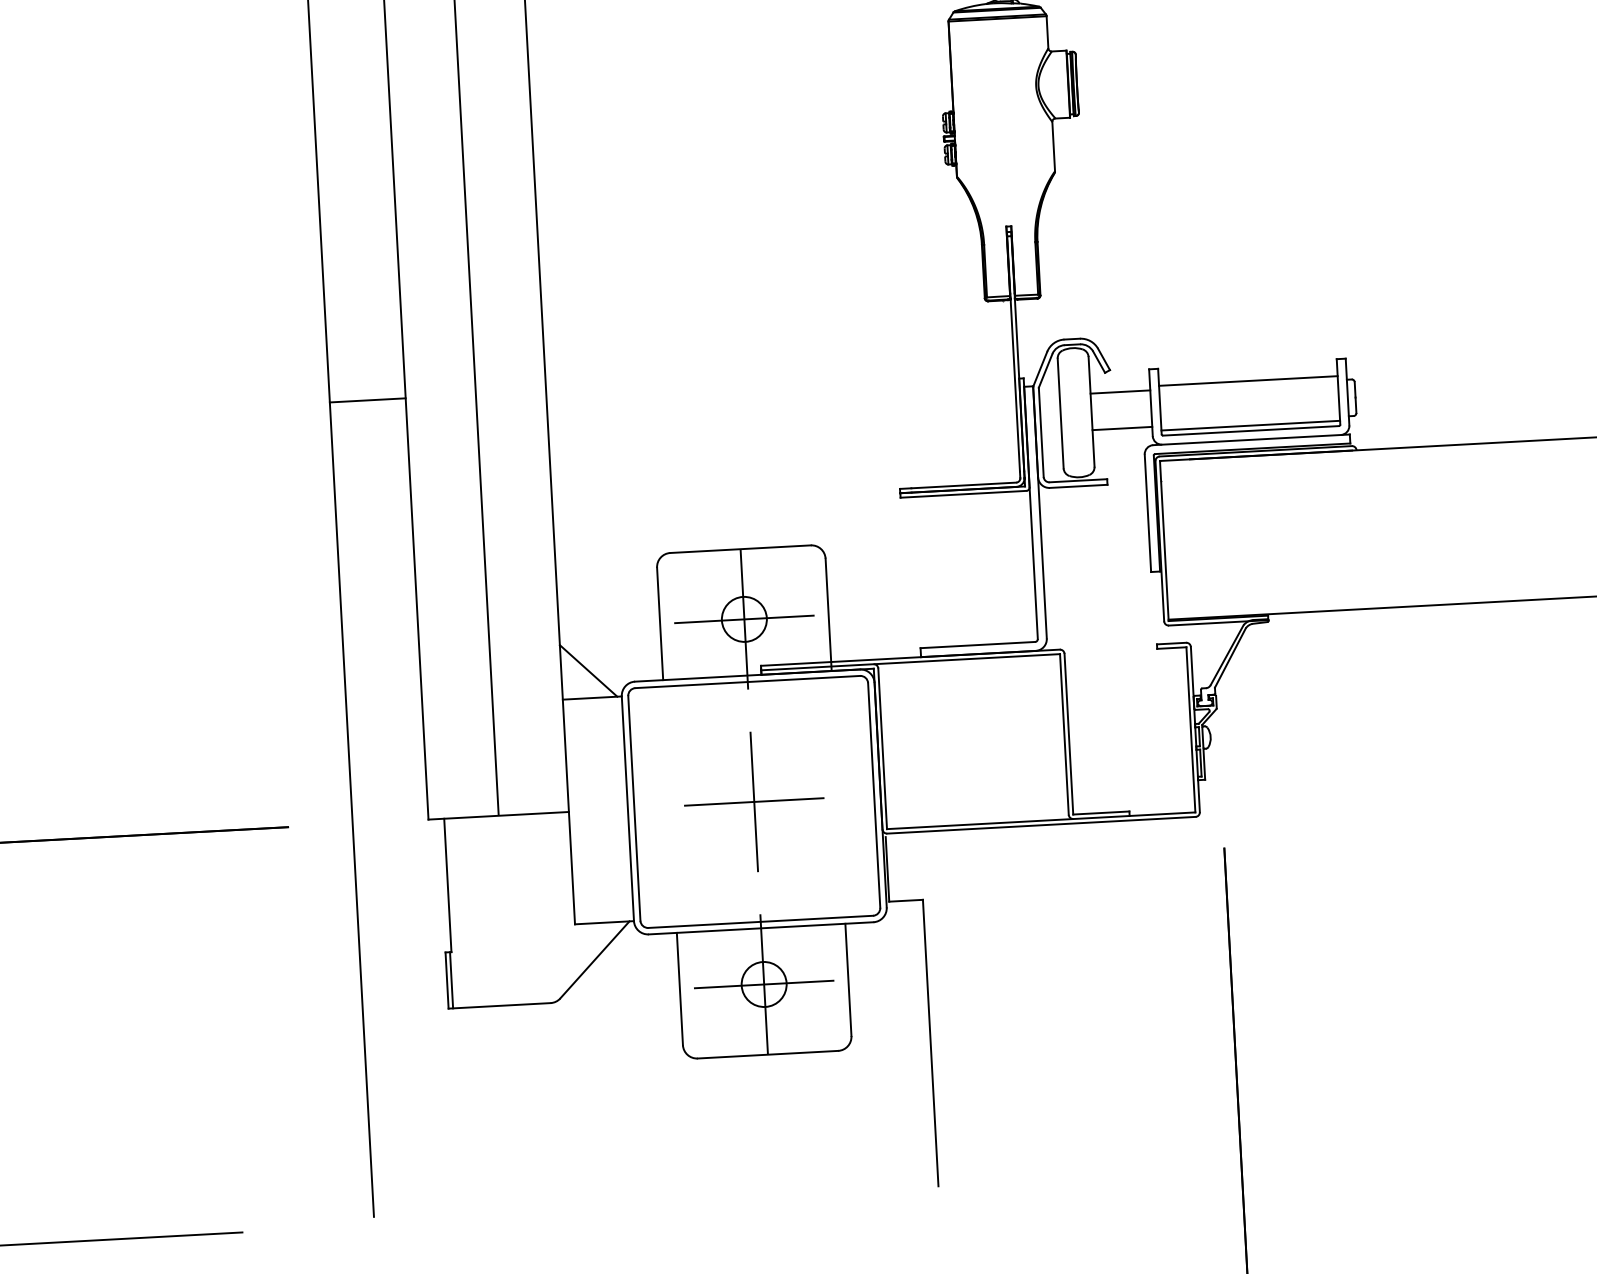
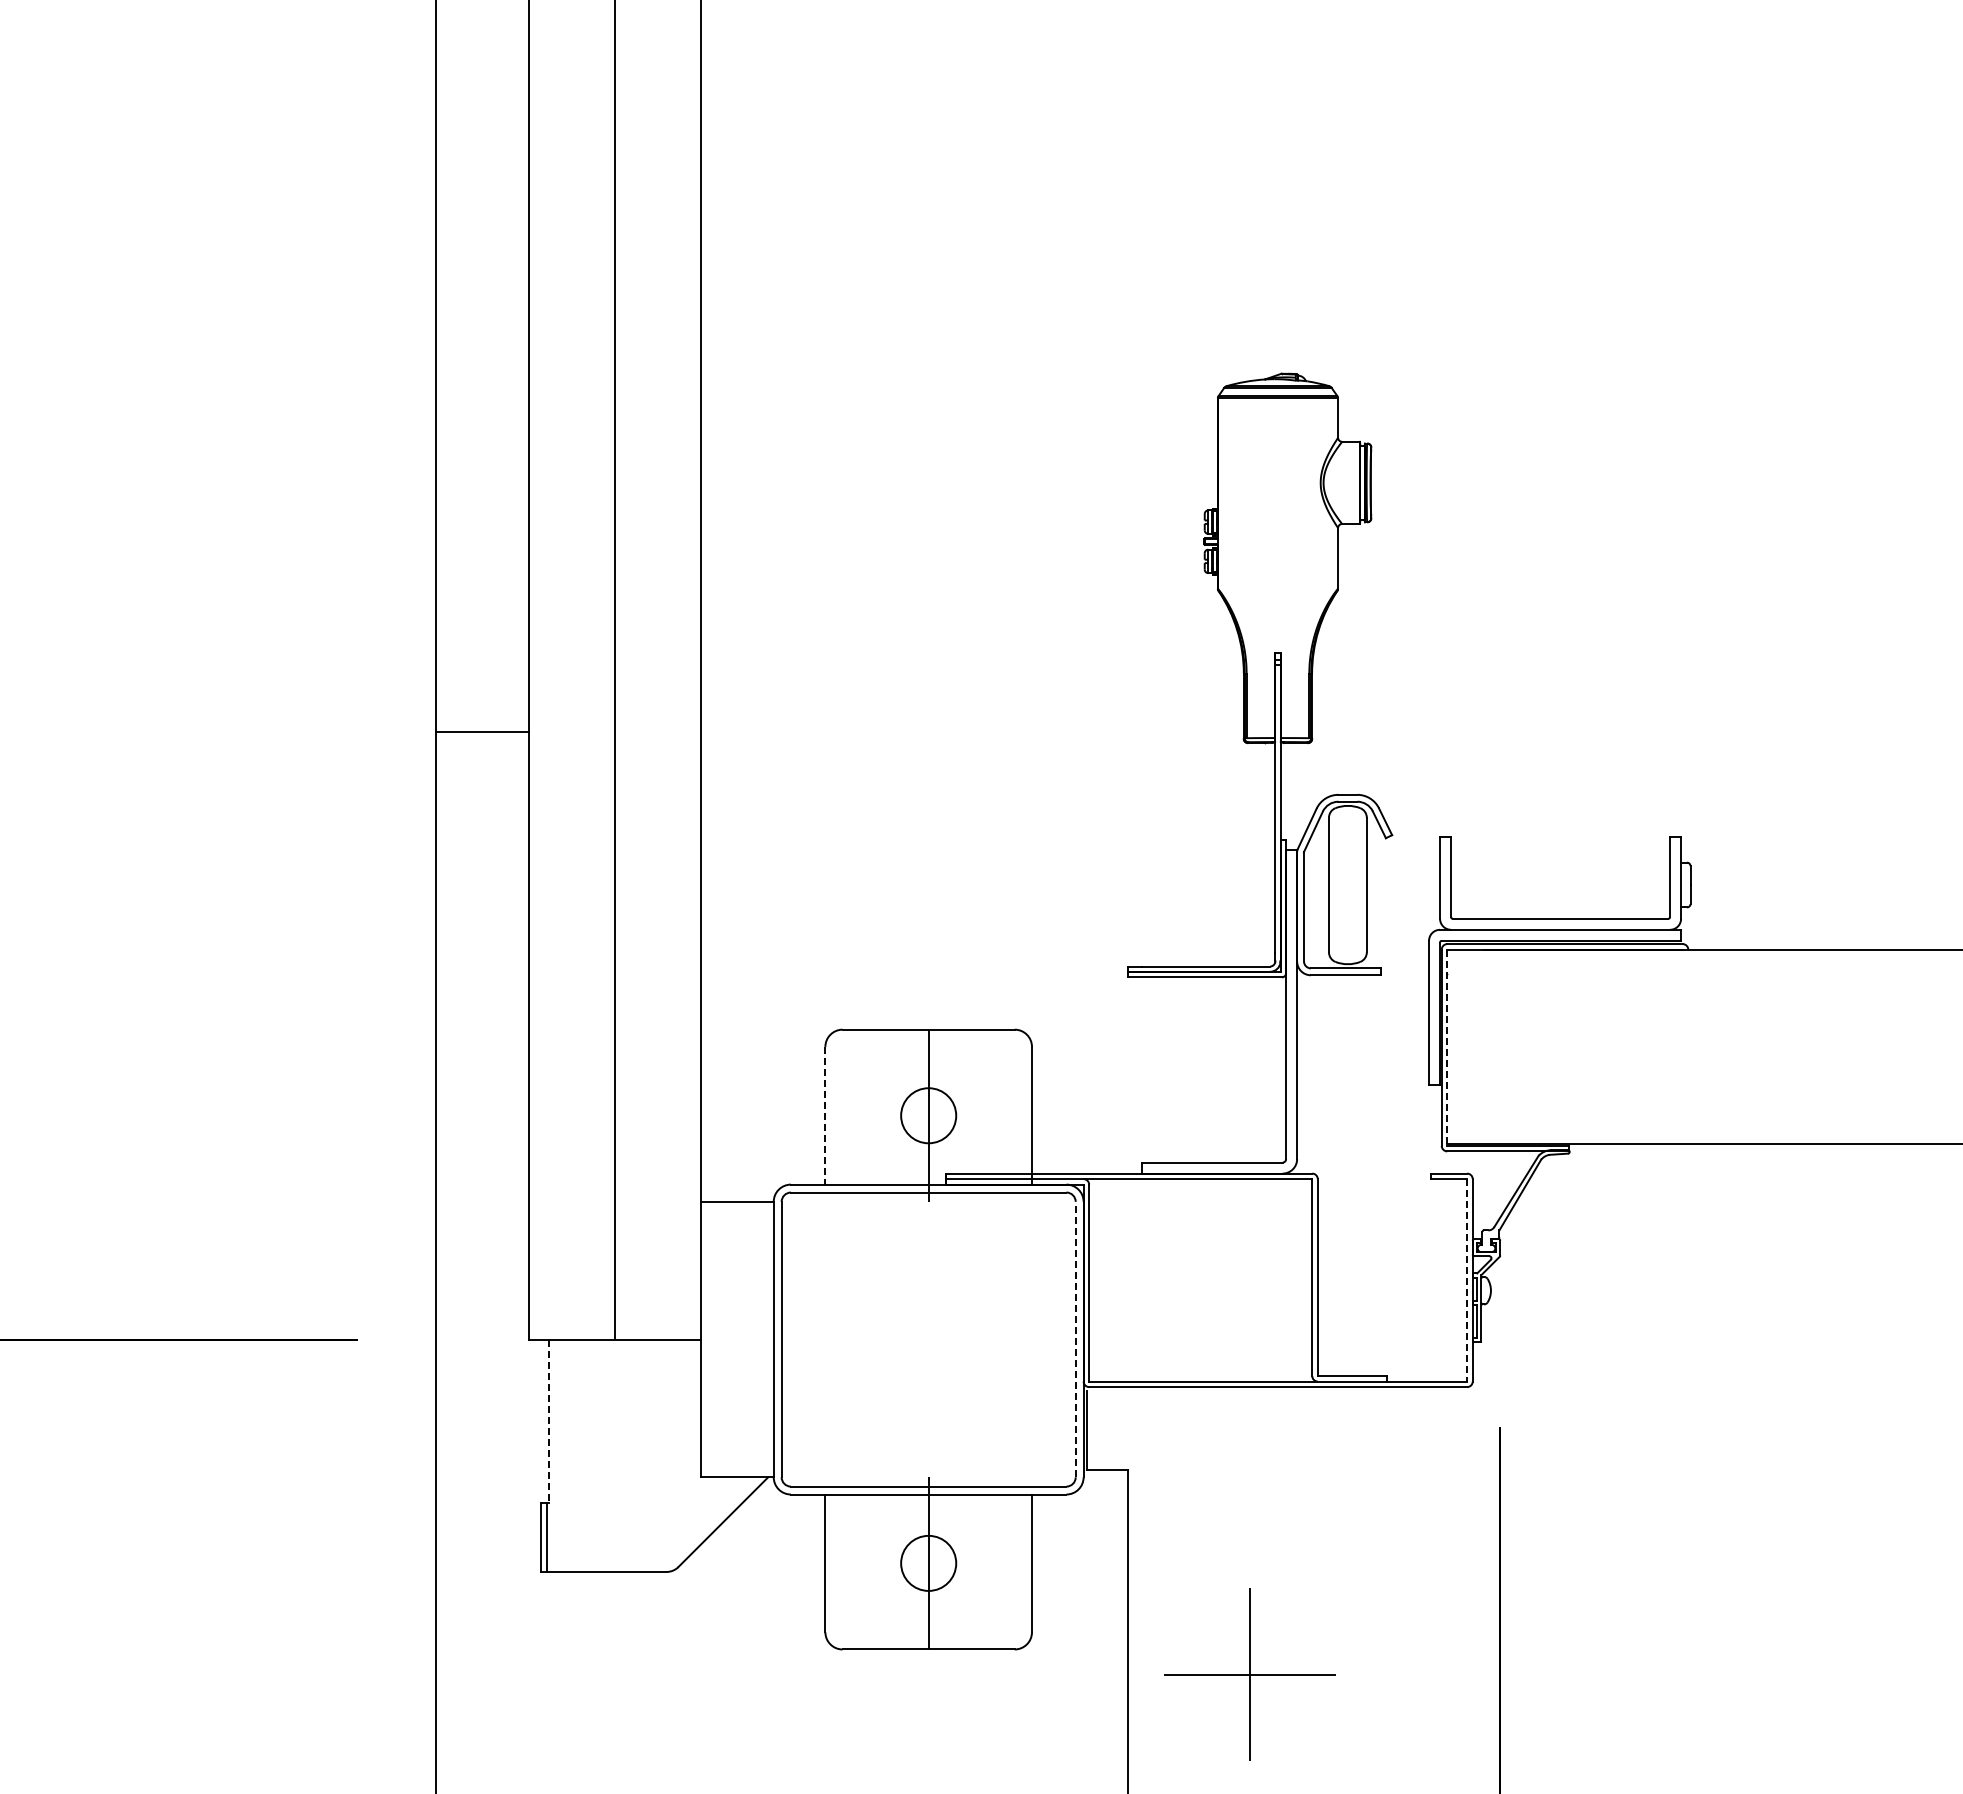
line: (1248, 380) -> (1560, 857), removed
line: (1120, 391) -> (1403, 862), removed
line: (367, 400) -> (482, 732), moved
line: (1250, 425) -> (1560, 912), removed
line: (1122, 428) -> (1403, 907), removed
line: (1164, 541) -> (1447, 1048), solid -> dashed
line: (744, 619) -> (928, 1115), removed
line: (660, 623) -> (825, 1115), solid -> dashed
line: (588, 670) -> (734, 1168), removed
line: (1191, 729) -> (1467, 1280), solid -> dashed
line: (874, 795) -> (1075, 1339), solid -> dashed
part: (754, 801) -> (1249, 1674), moved
line: (447, 885) -> (548, 1421), solid -> dashed
line: (764, 984) -> (928, 1563), removed

